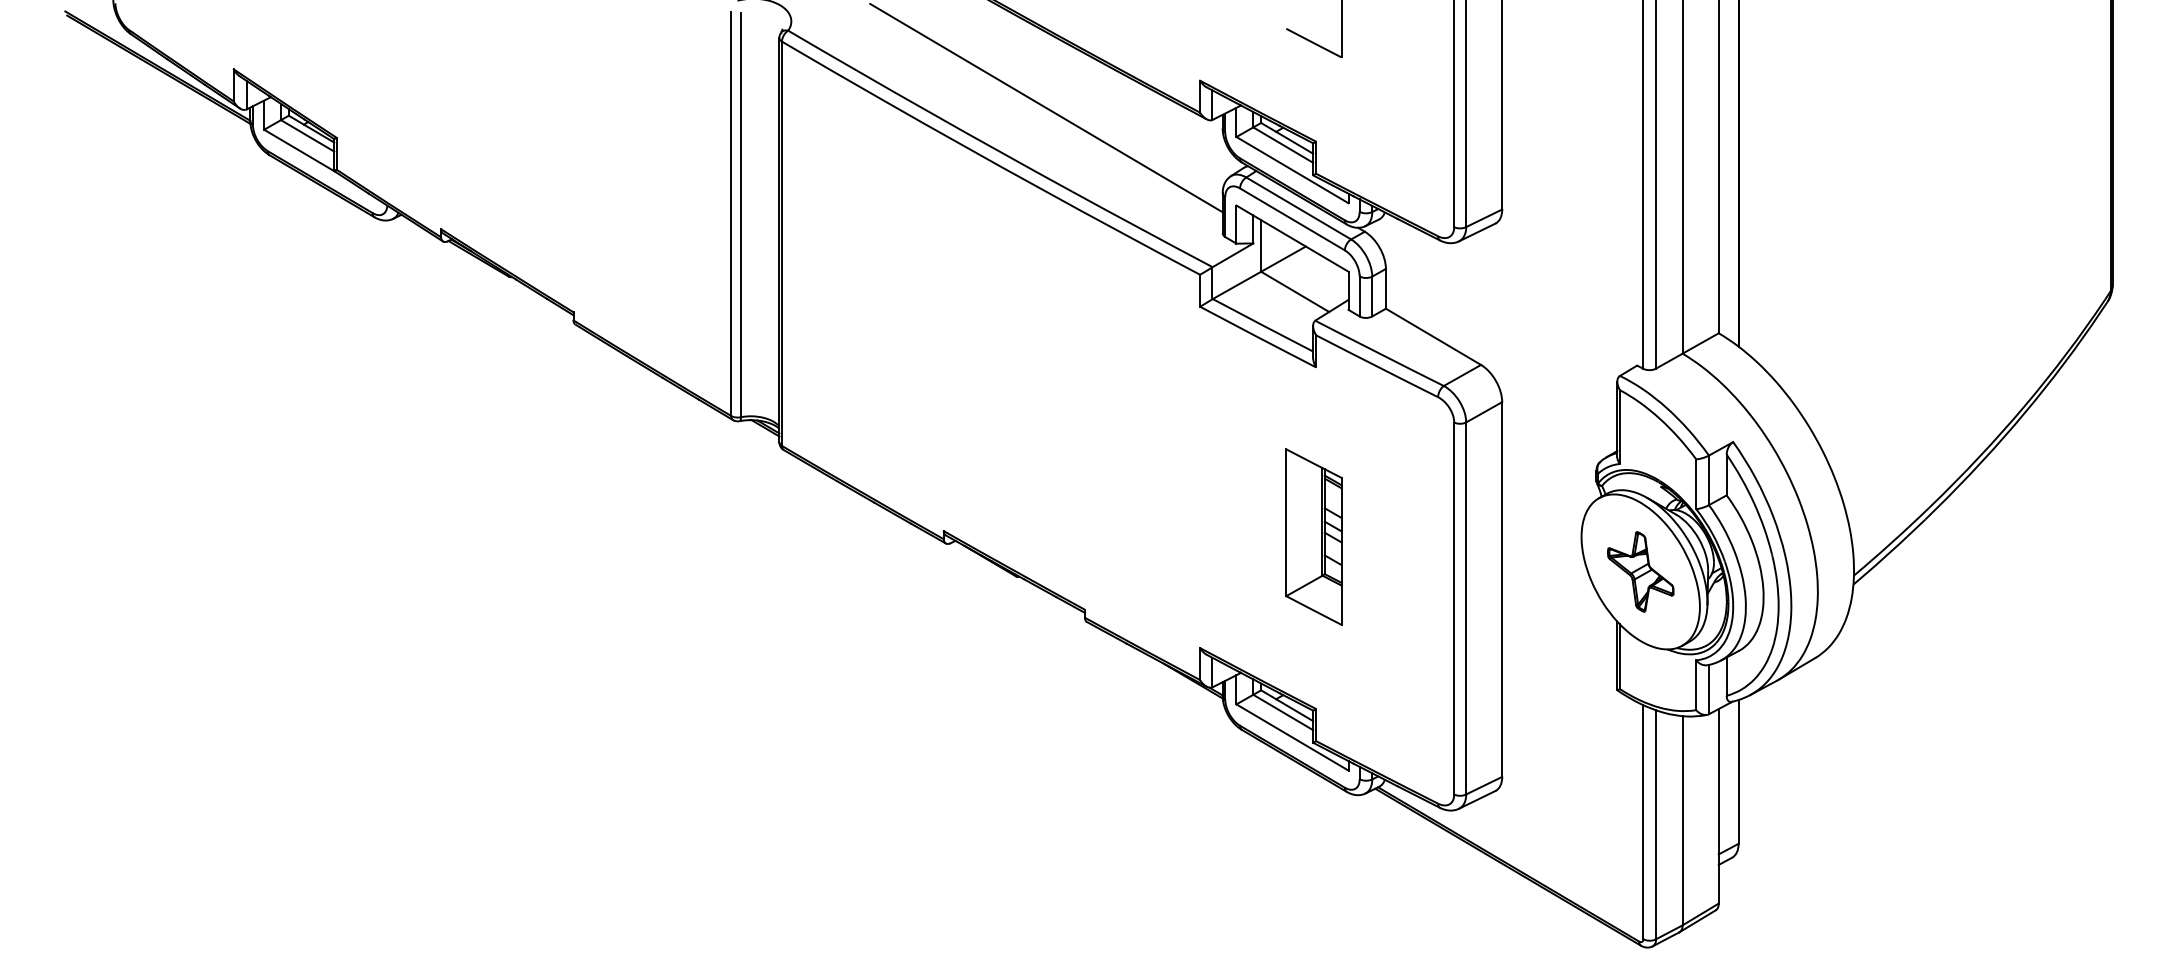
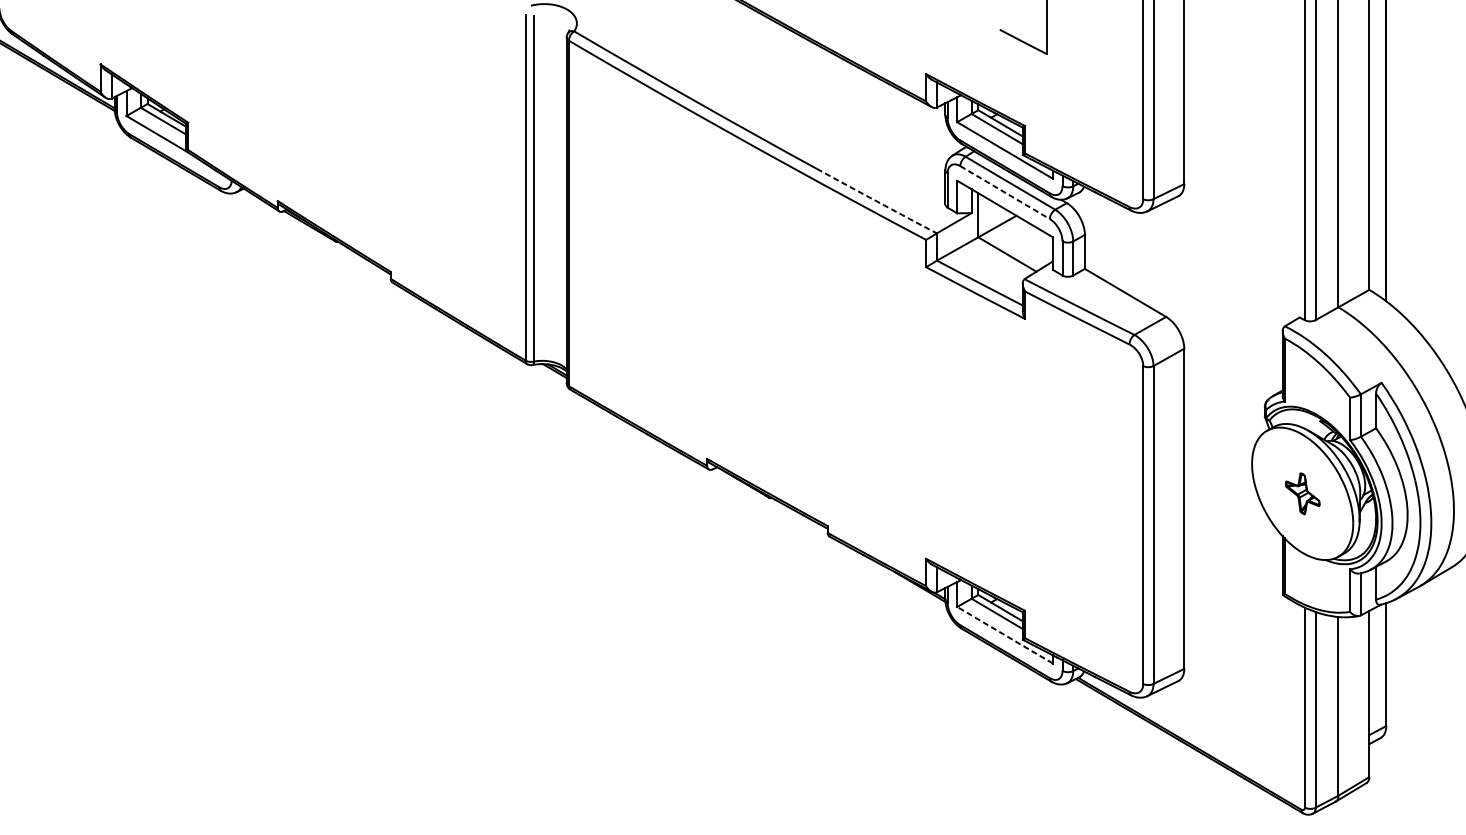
line: (1046, 107) -> (794, 96), removed
line: (1292, 219) -> (1005, 192), solid -> dashed
arc: (1142, 229) -> (876, 201), solid -> dashed
part: (1313, 536) -> (1023, 463), removed
part: (1640, 571) -> (1302, 493), size x0.6
line: (1292, 737) -> (1005, 635), solid -> dashed

